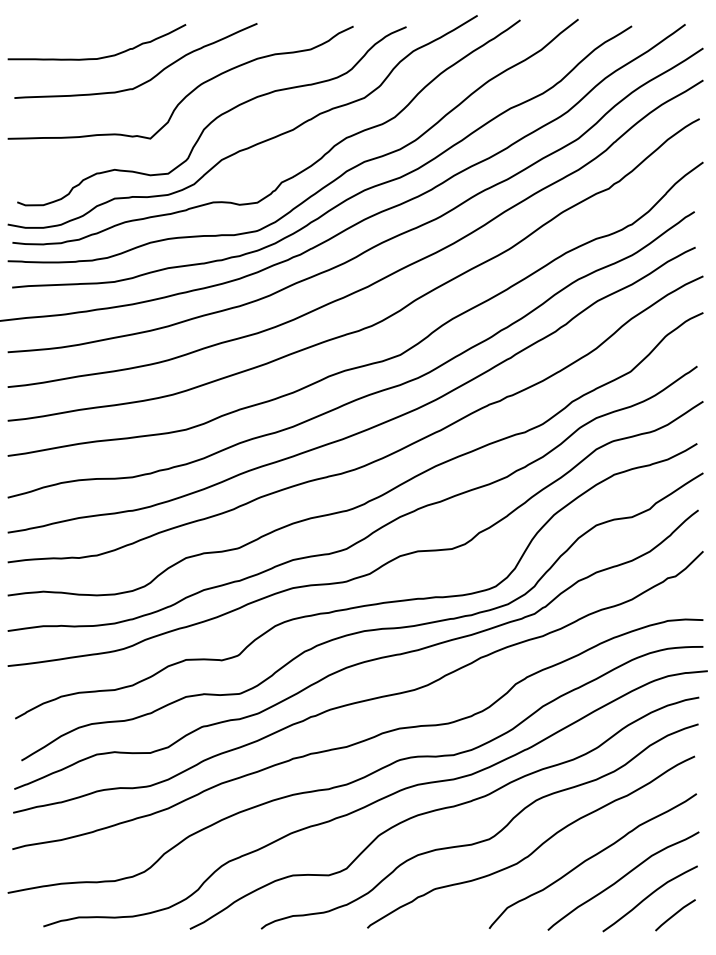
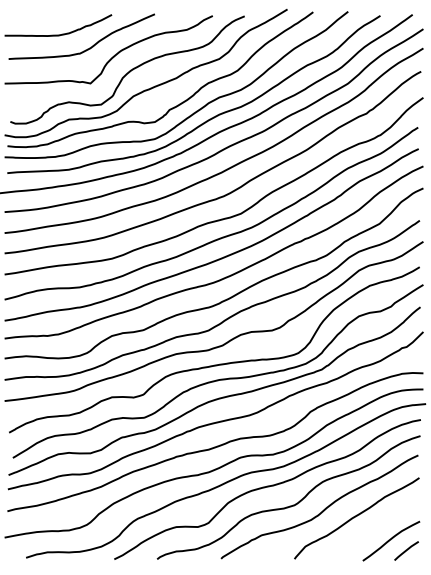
curve: (622, 879) -> (374, 529), removed

